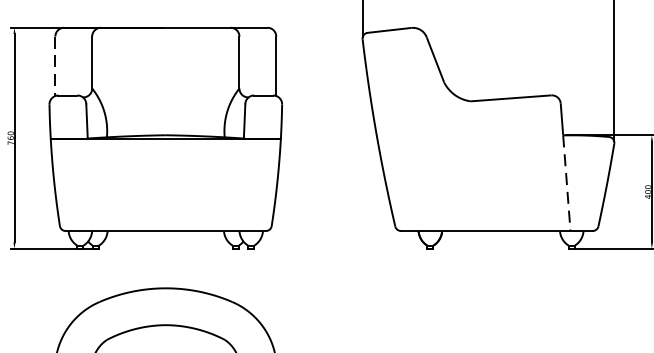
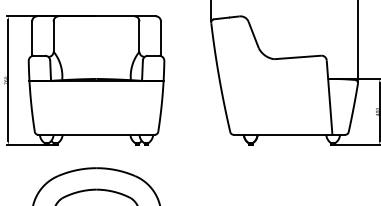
line: (55, 67) -> (32, 39), dashed -> solid
line: (567, 182) -> (330, 106), dashed -> solid

